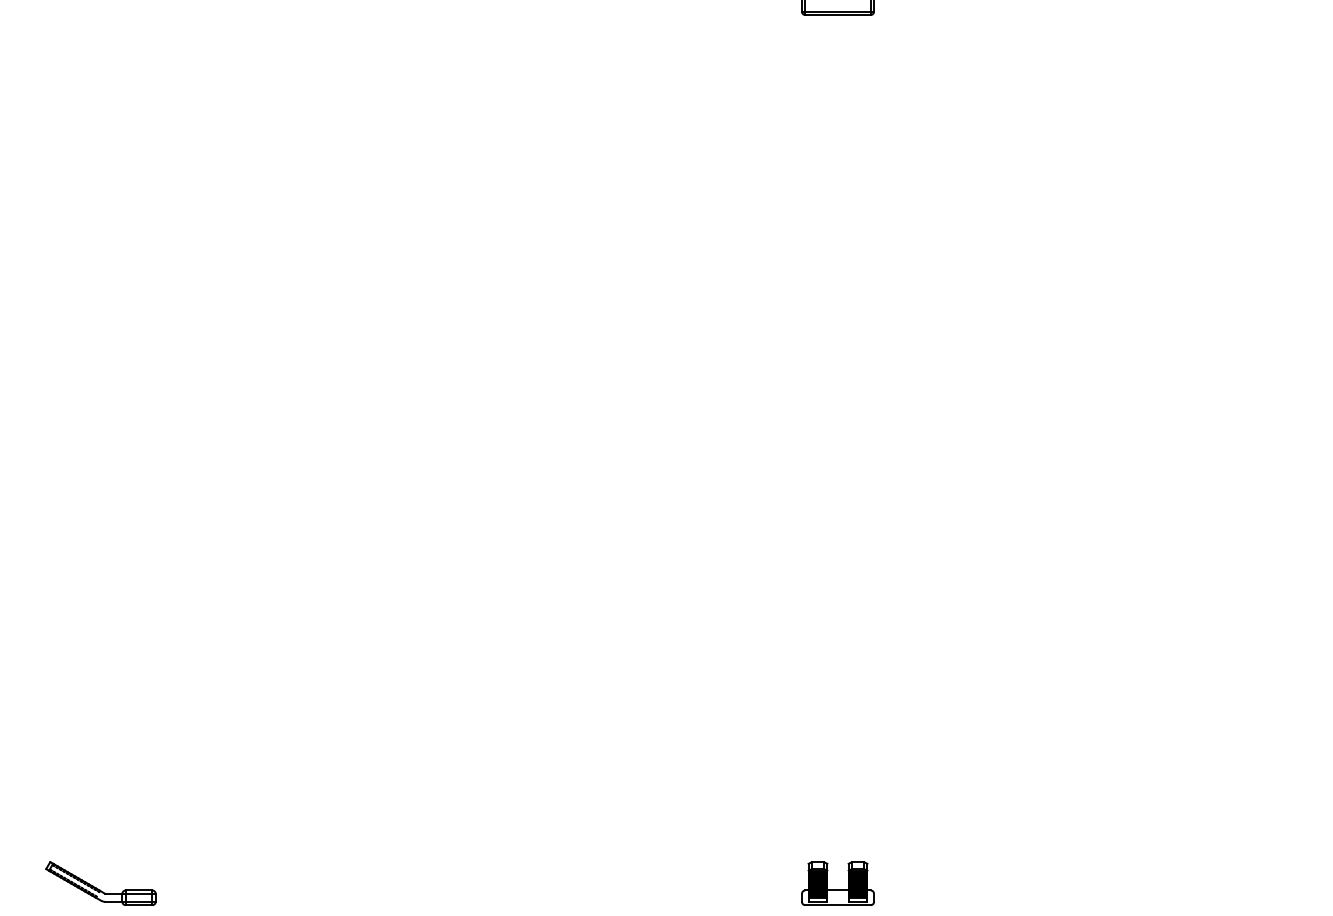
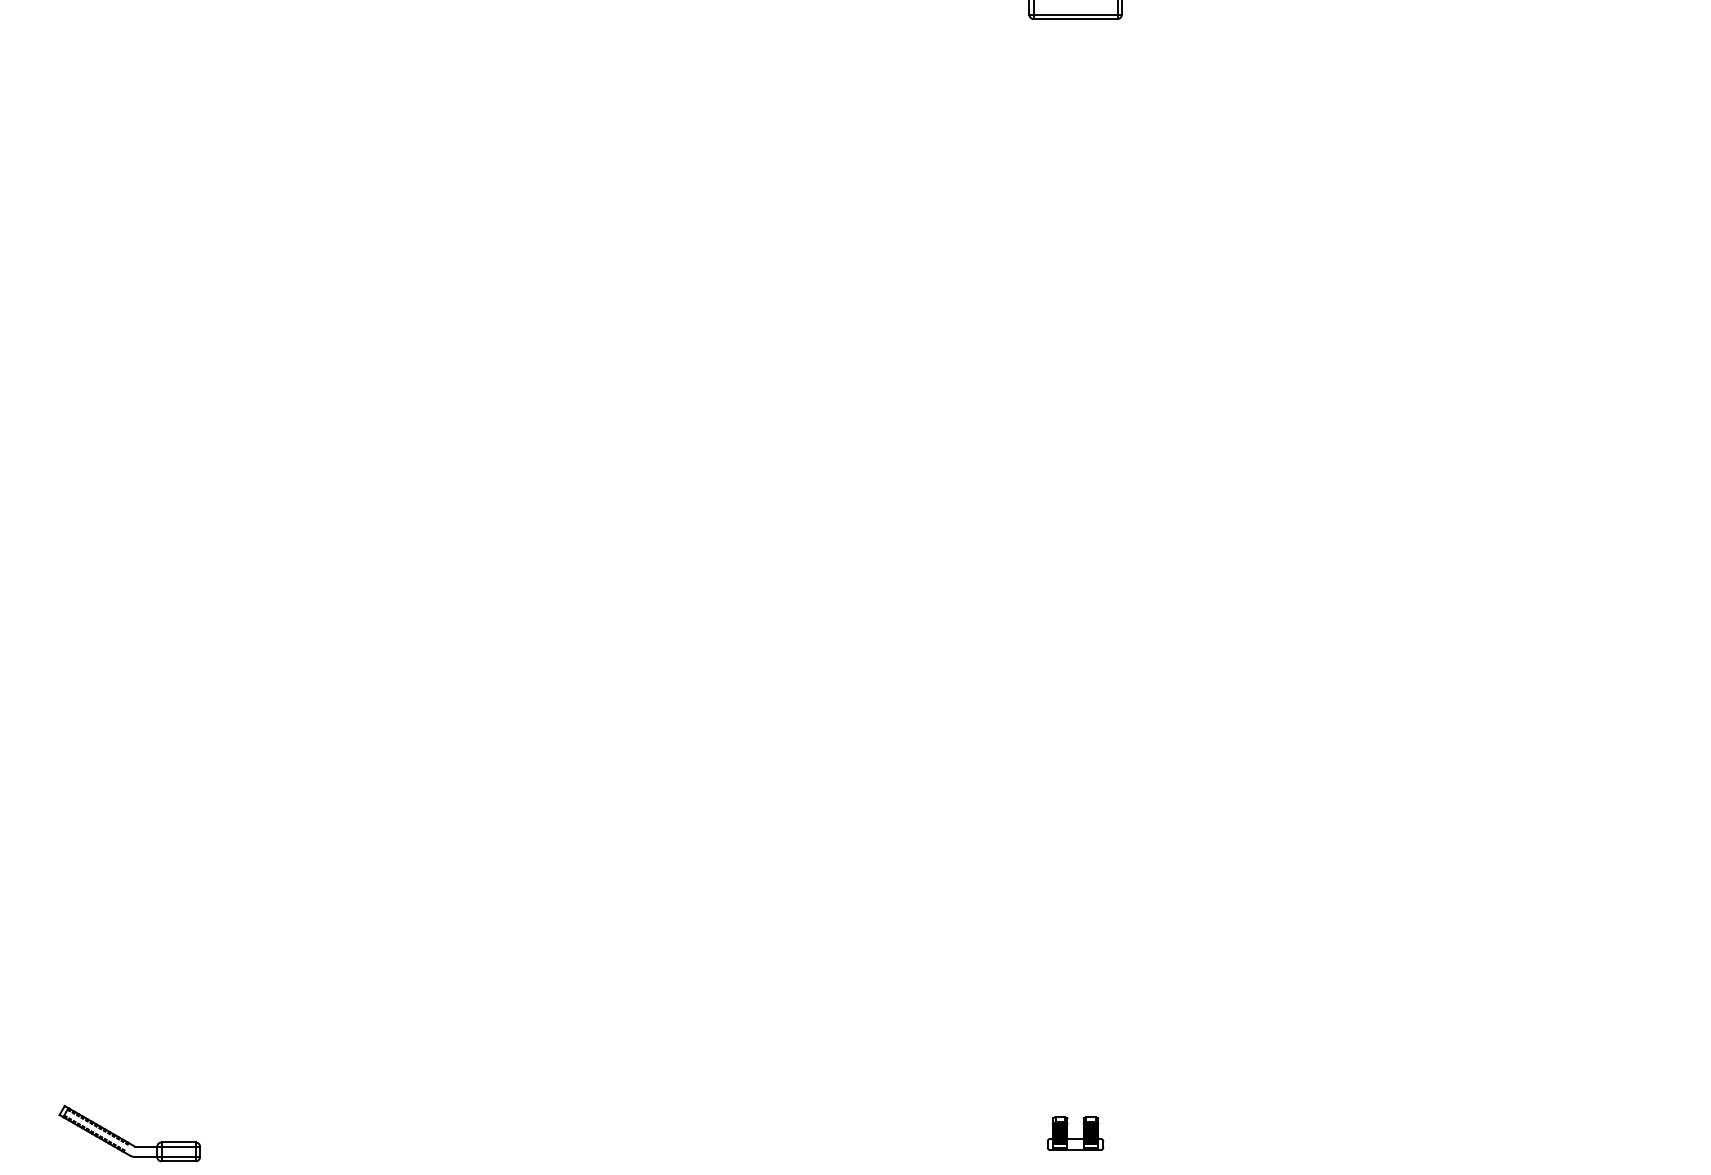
part: (837, 883) -> (1074, 1133), size x0.6

